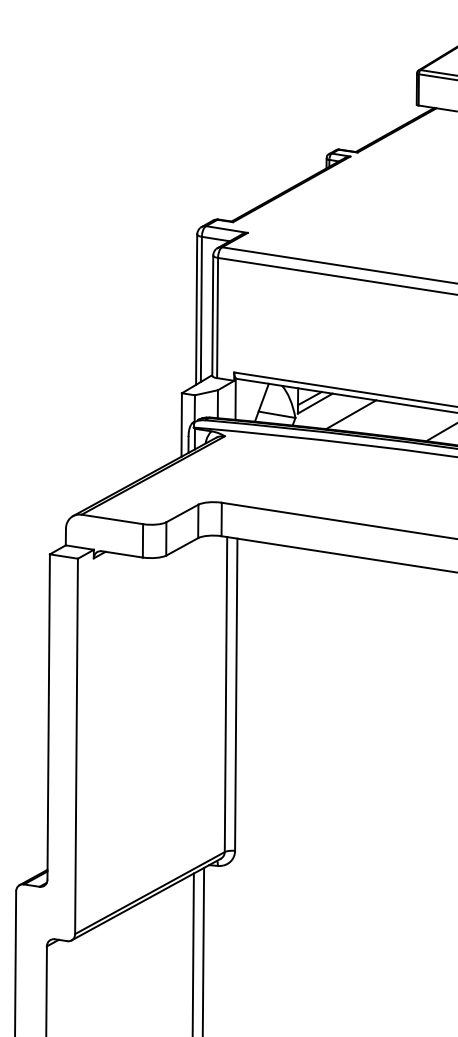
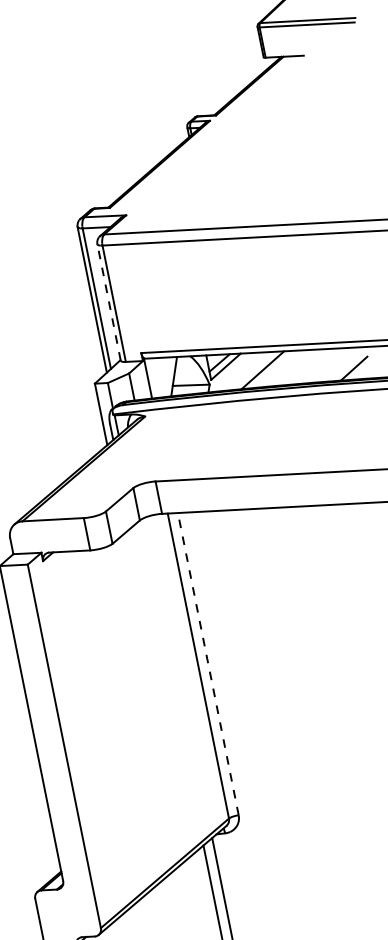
line: (212, 315) -> (108, 302), solid -> dashed
line: (236, 694) -> (208, 663), solid -> dashed

